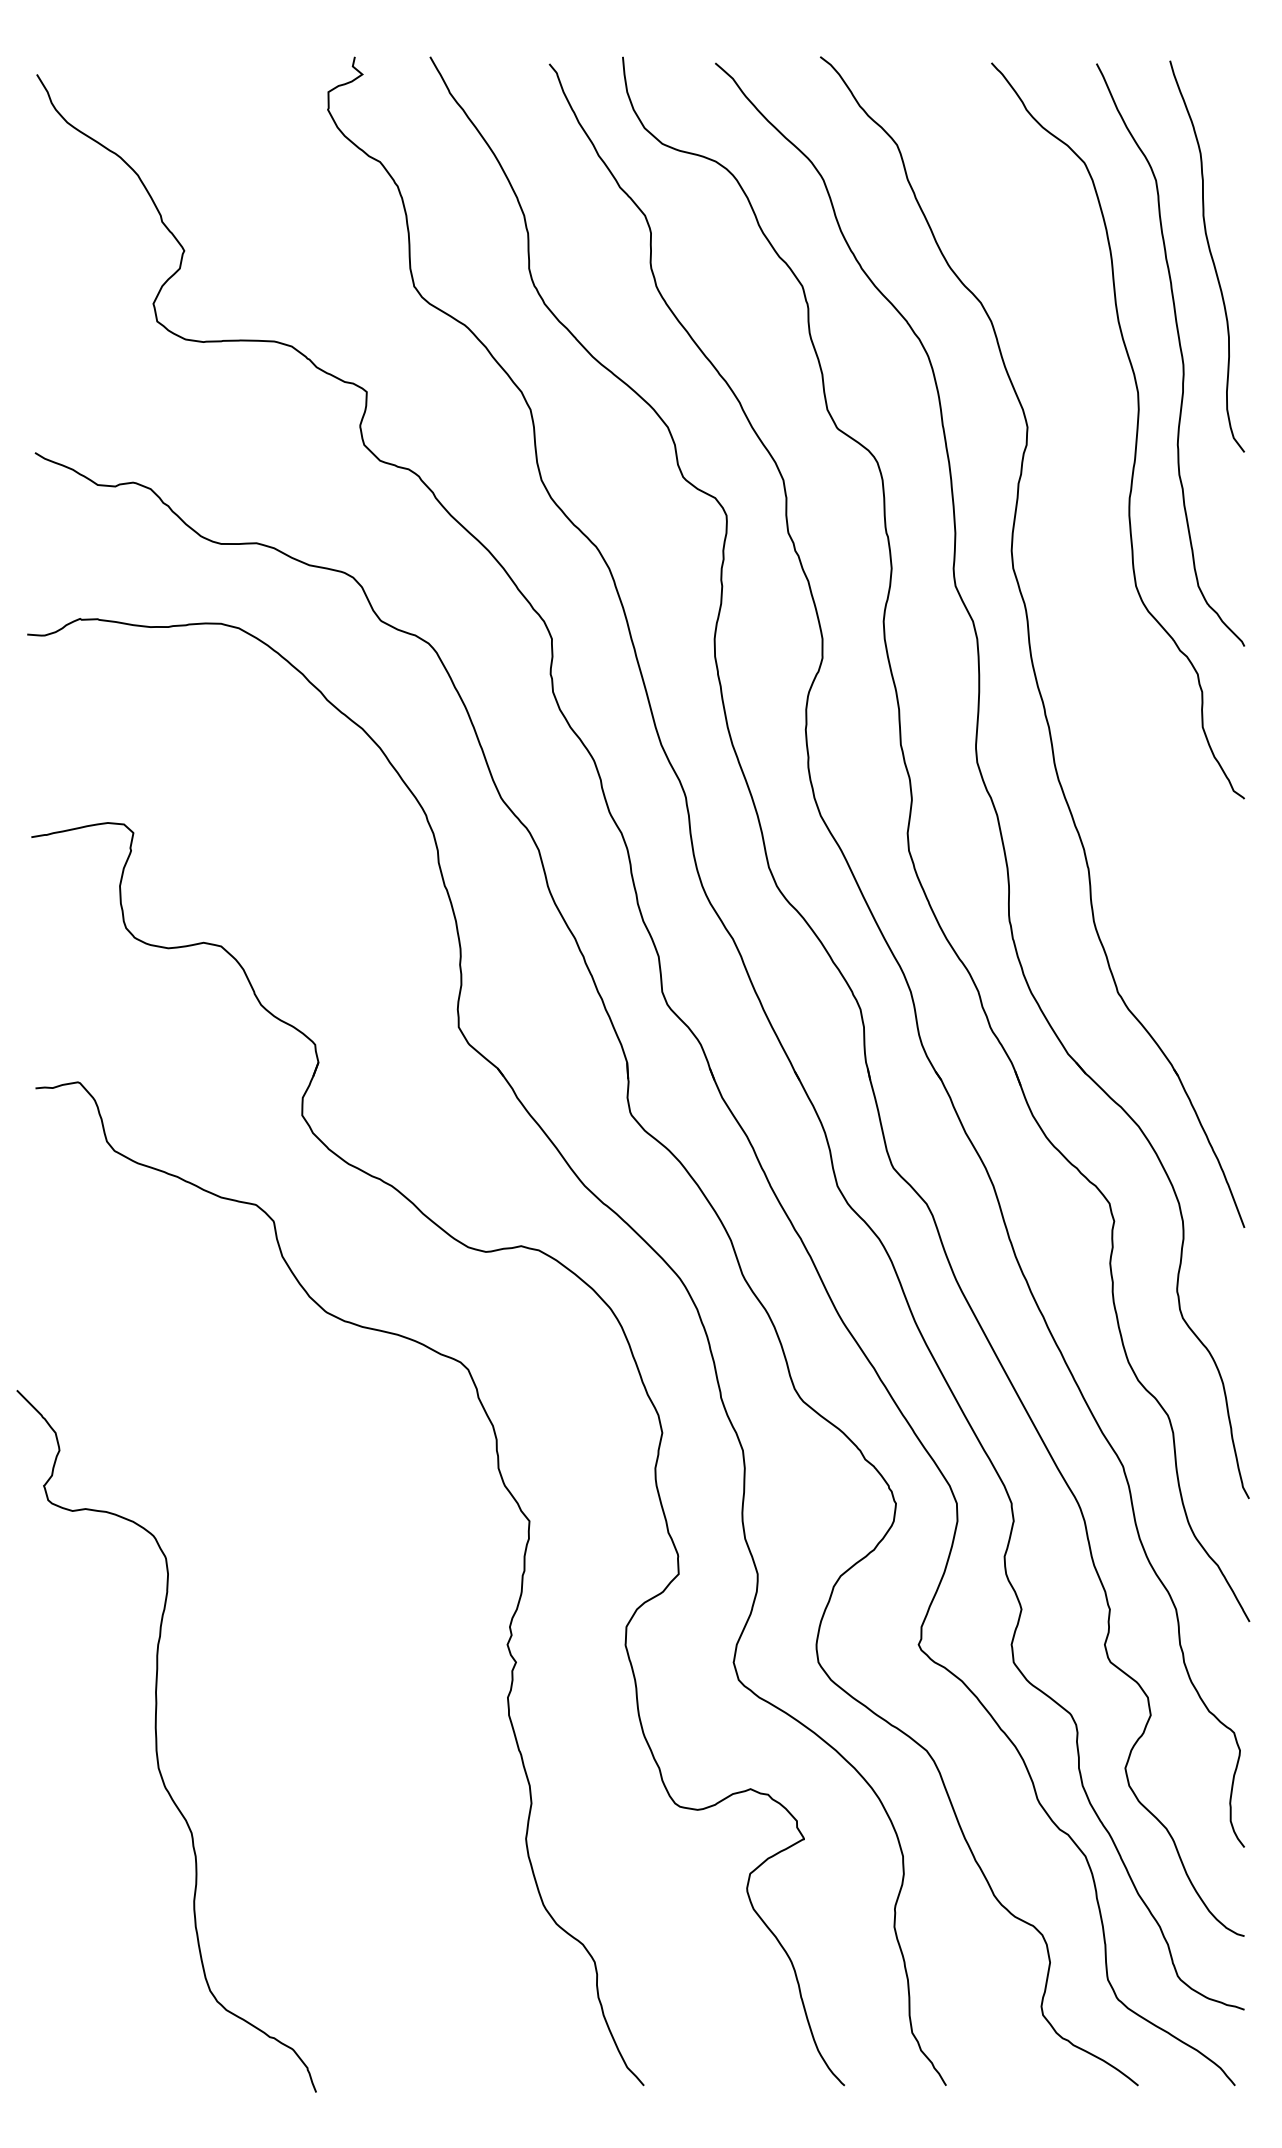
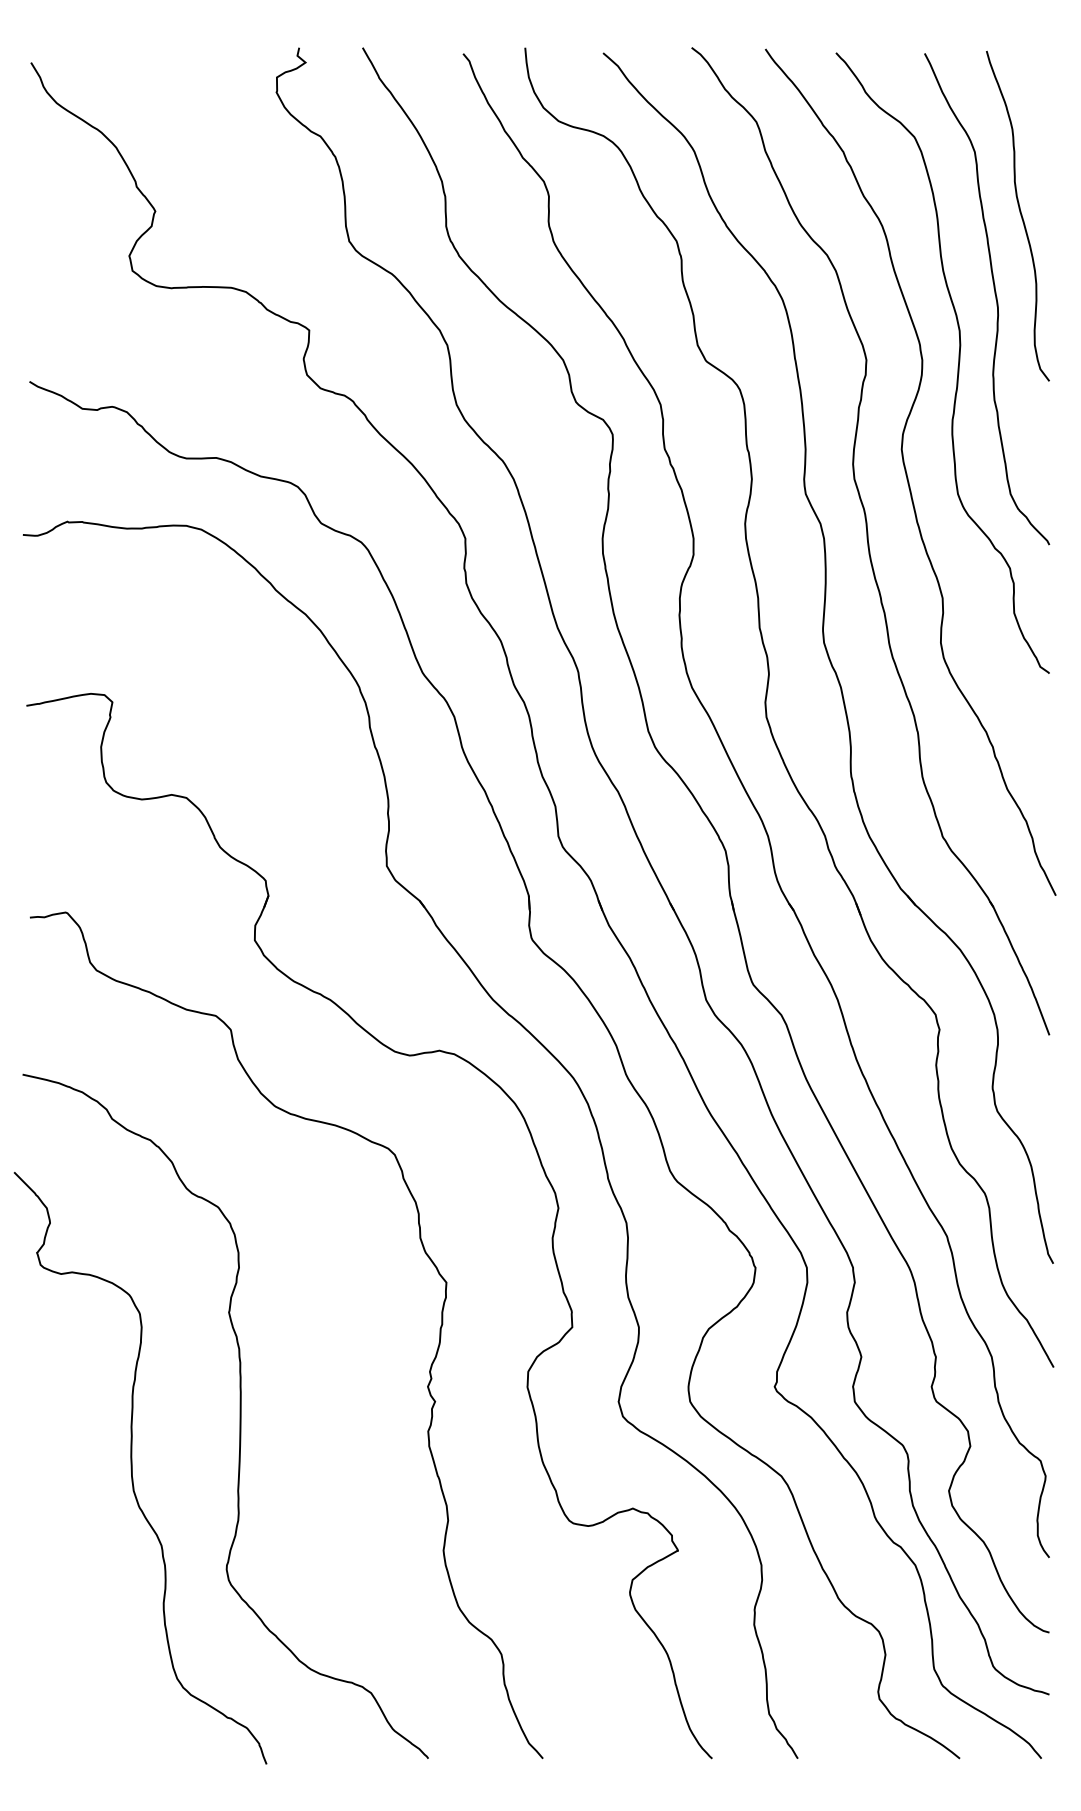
curve: (1075, 560) -> (906, 472), added
curve: (284, 1679) -> (239, 1416), added

